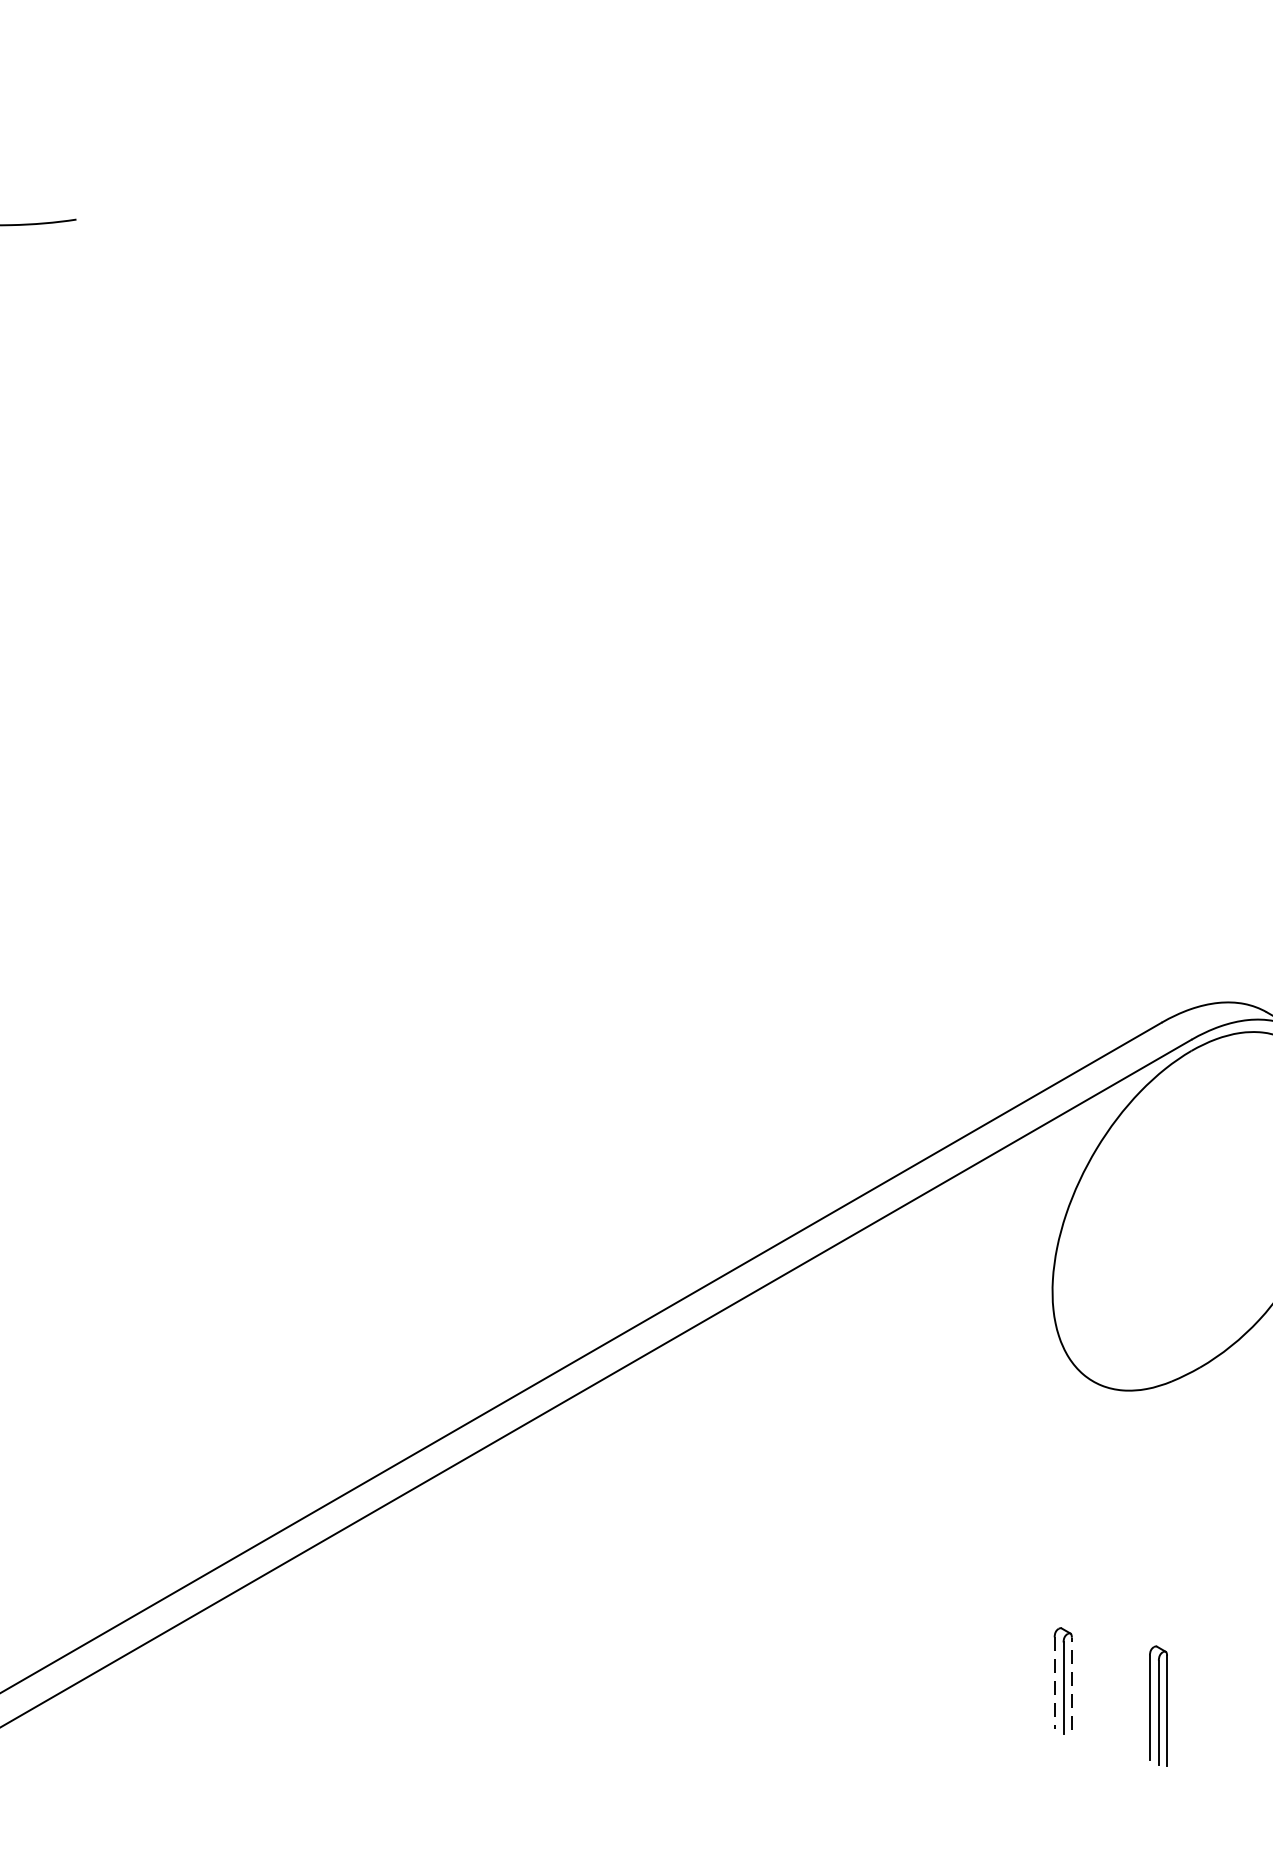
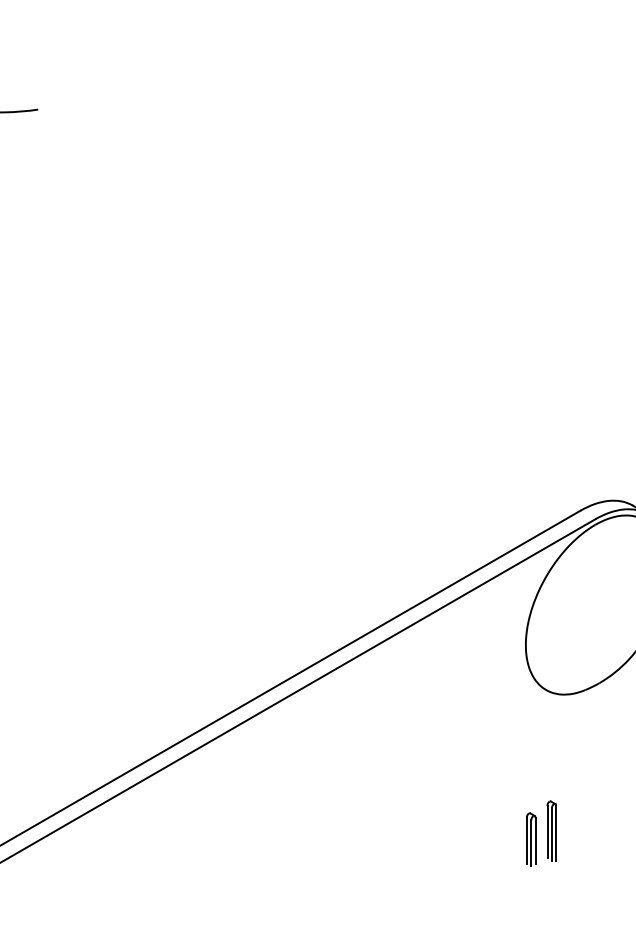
line: (1053, 1682) -> (526, 840), dashed -> solid
line: (1071, 1684) -> (535, 841), dashed -> solid
part: (1157, 1704) -> (551, 830), moved

